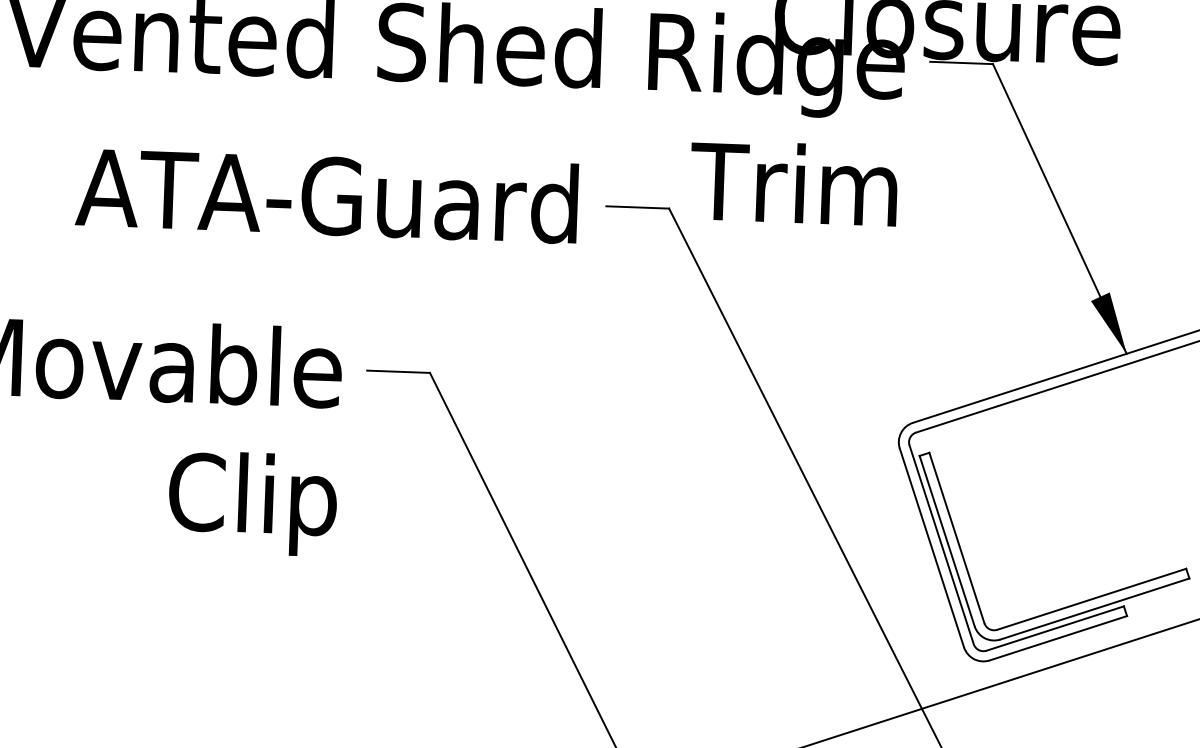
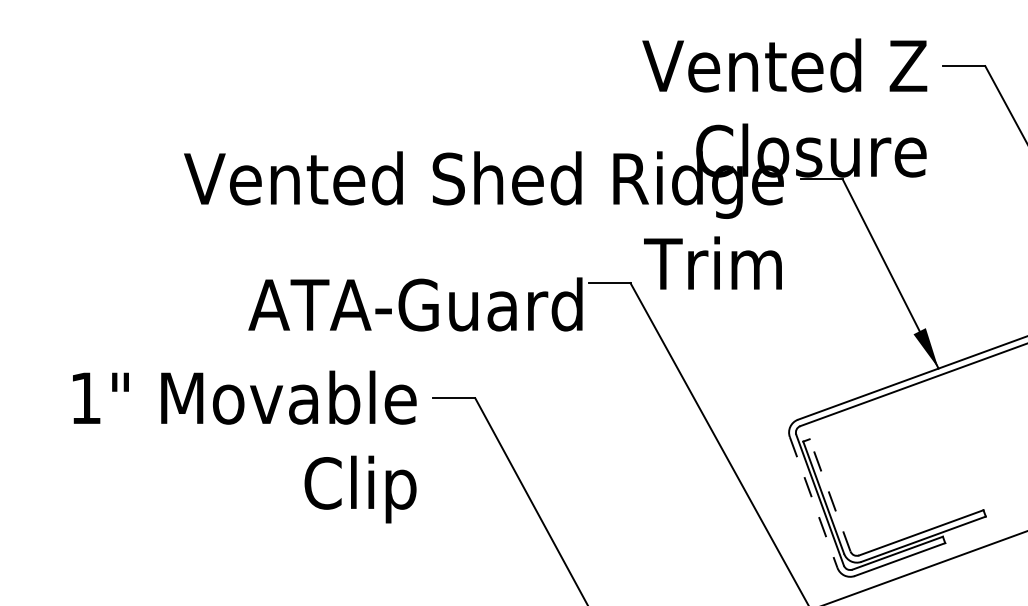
text: (327, 195) -> (415, 304), moved
line: (957, 538) -> (830, 495), solid -> dashed
line: (931, 547) -> (813, 502), solid -> dashed

